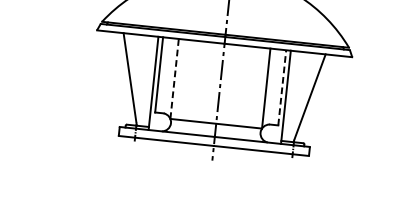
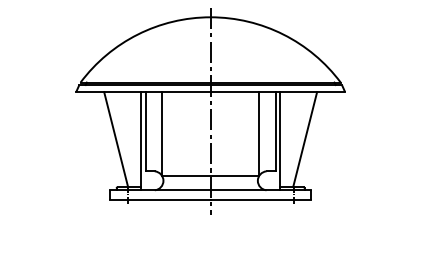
line: (174, 78) -> (162, 133), dashed -> solid
line: (282, 87) -> (275, 131), dashed -> solid

